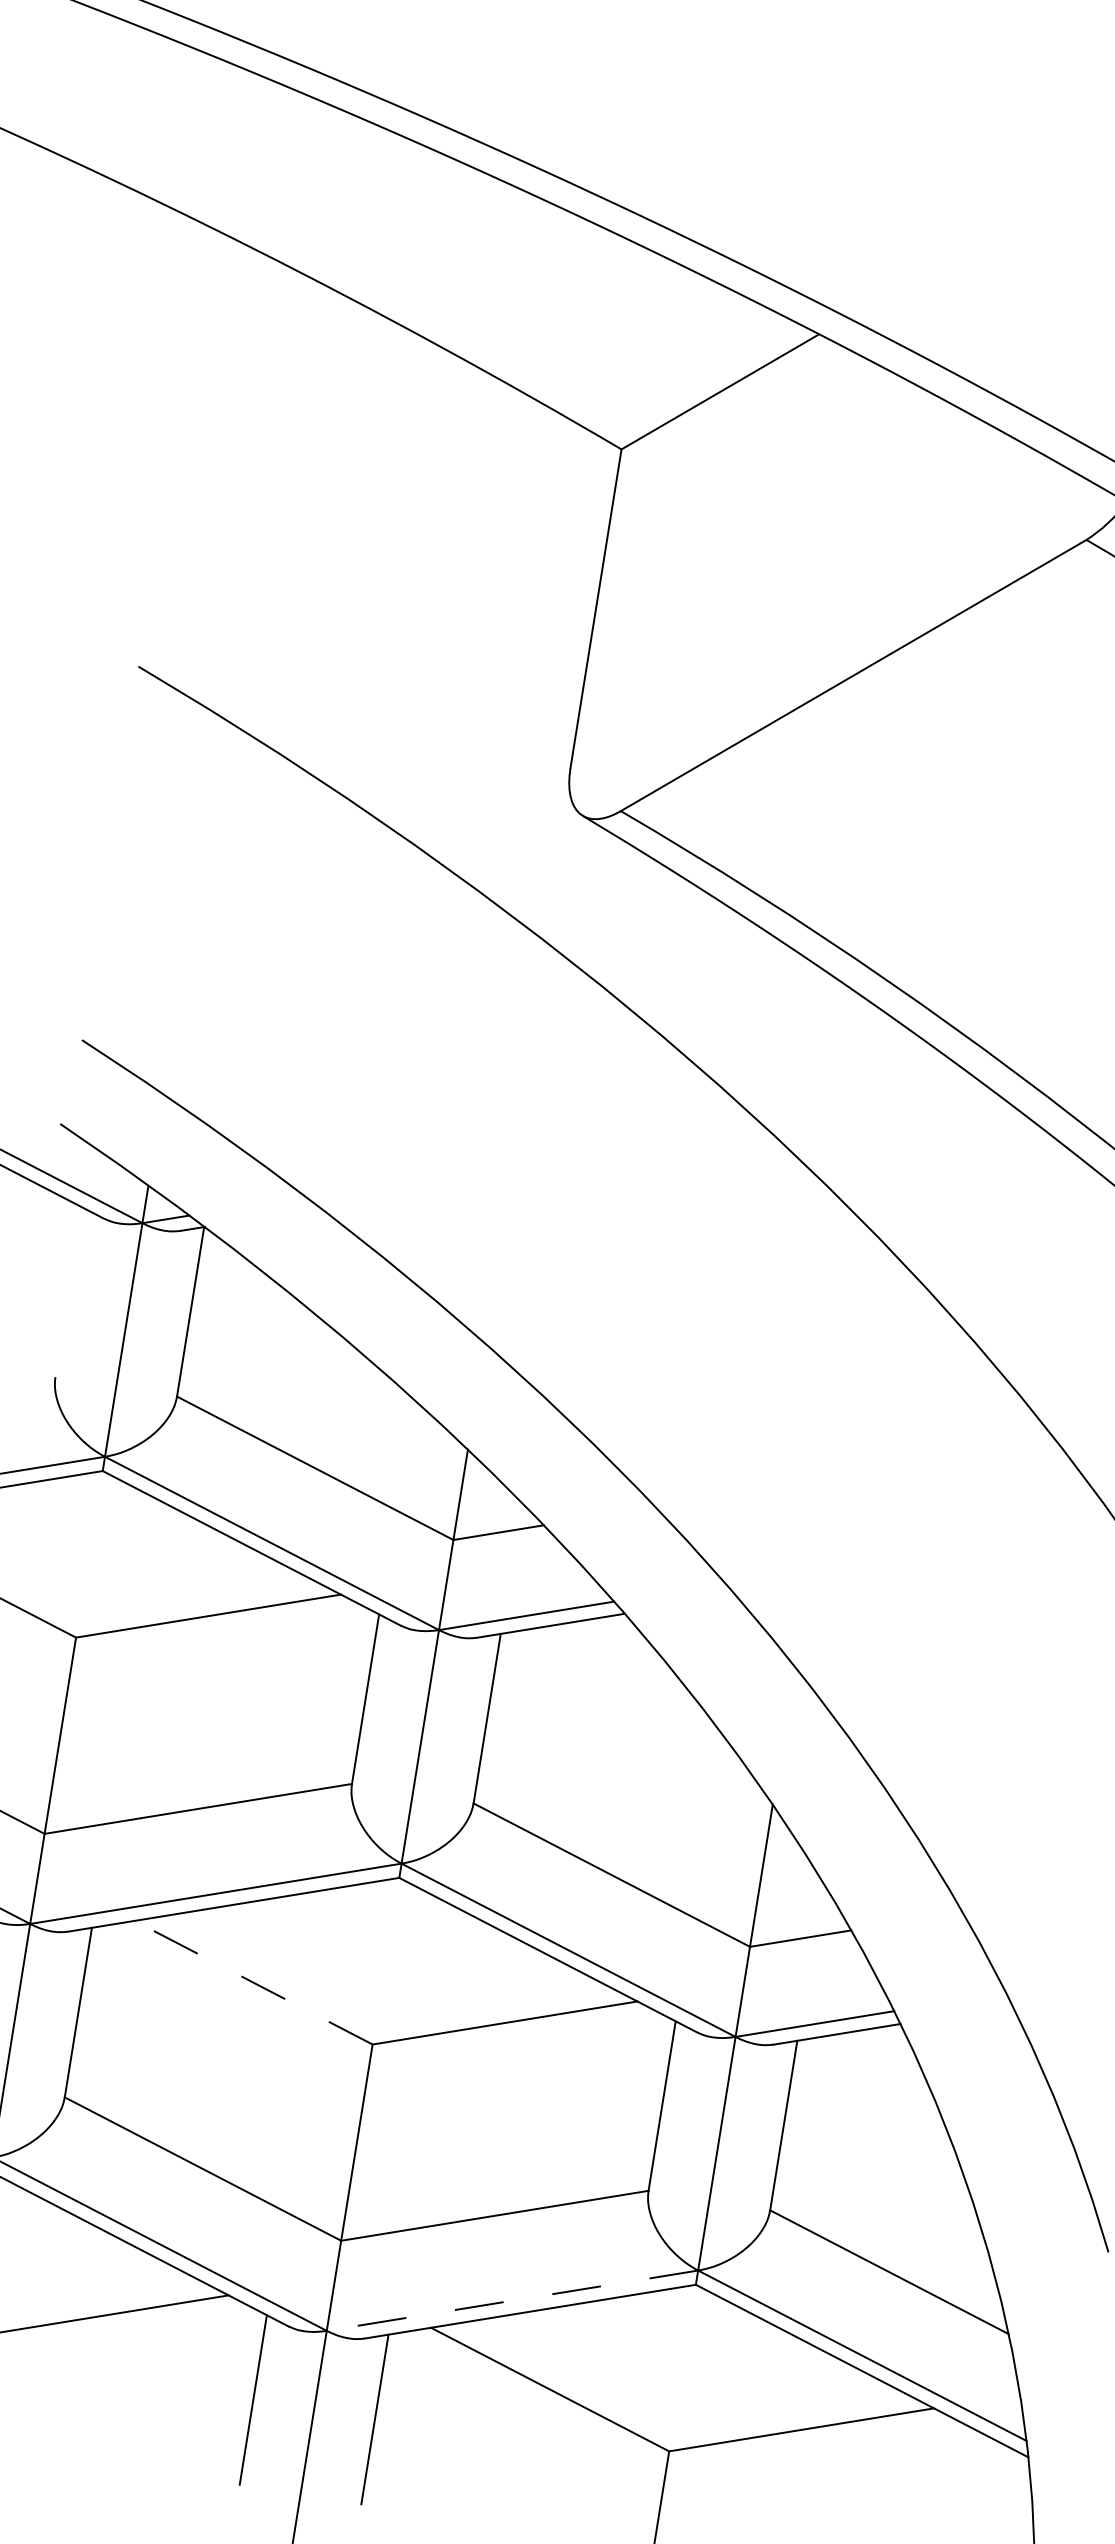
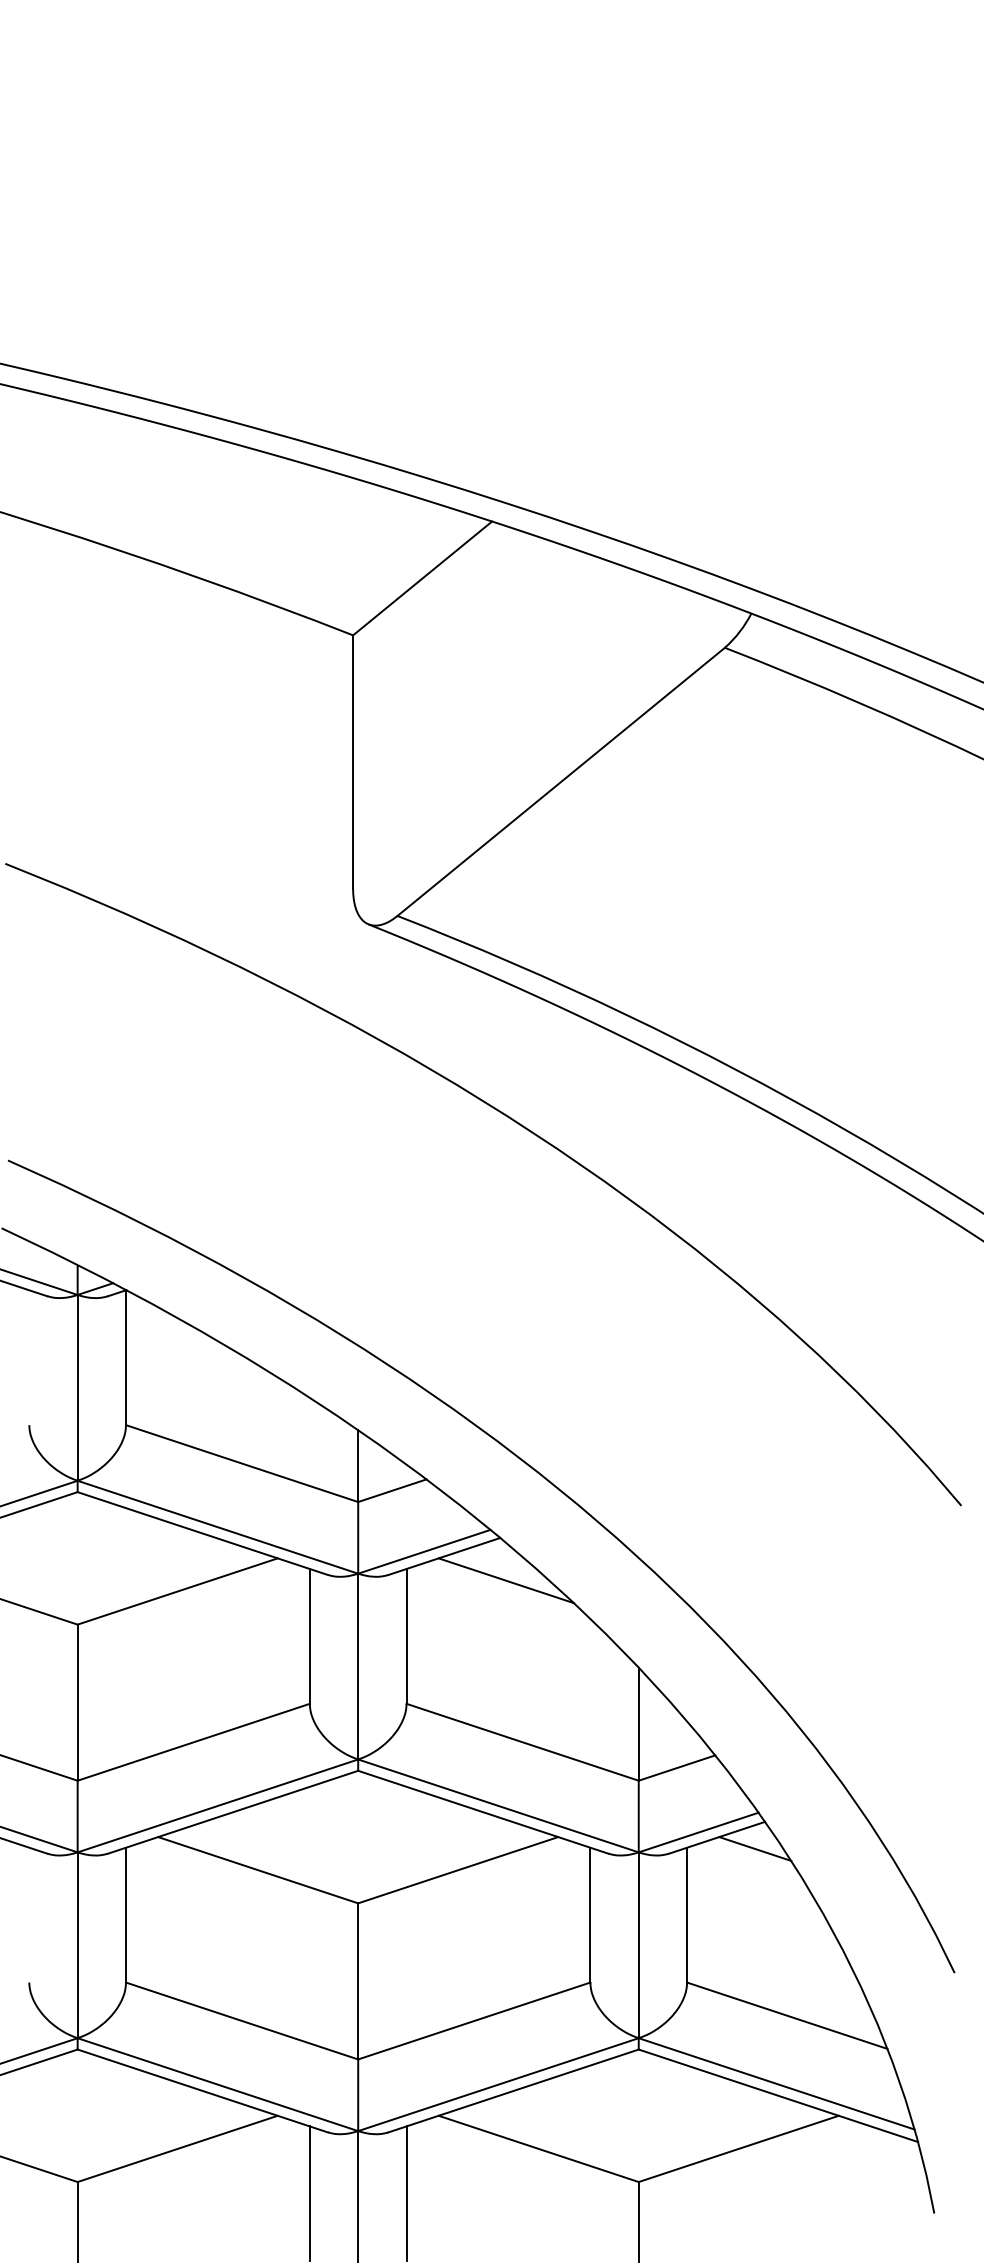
line: (624, 1668) -> (506, 1580), added
line: (252, 1982) -> (257, 1870), dashed -> solid
line: (883, 2055) -> (755, 1848), added
line: (512, 2300) -> (498, 2084), dashed -> solid

